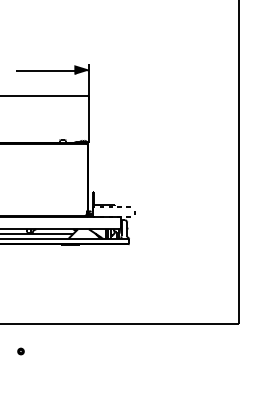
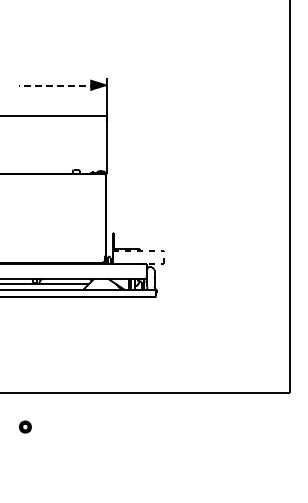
line: (48, 70) -> (58, 85), solid -> dashed
part: (20, 351) -> (24, 426), size x1.6

